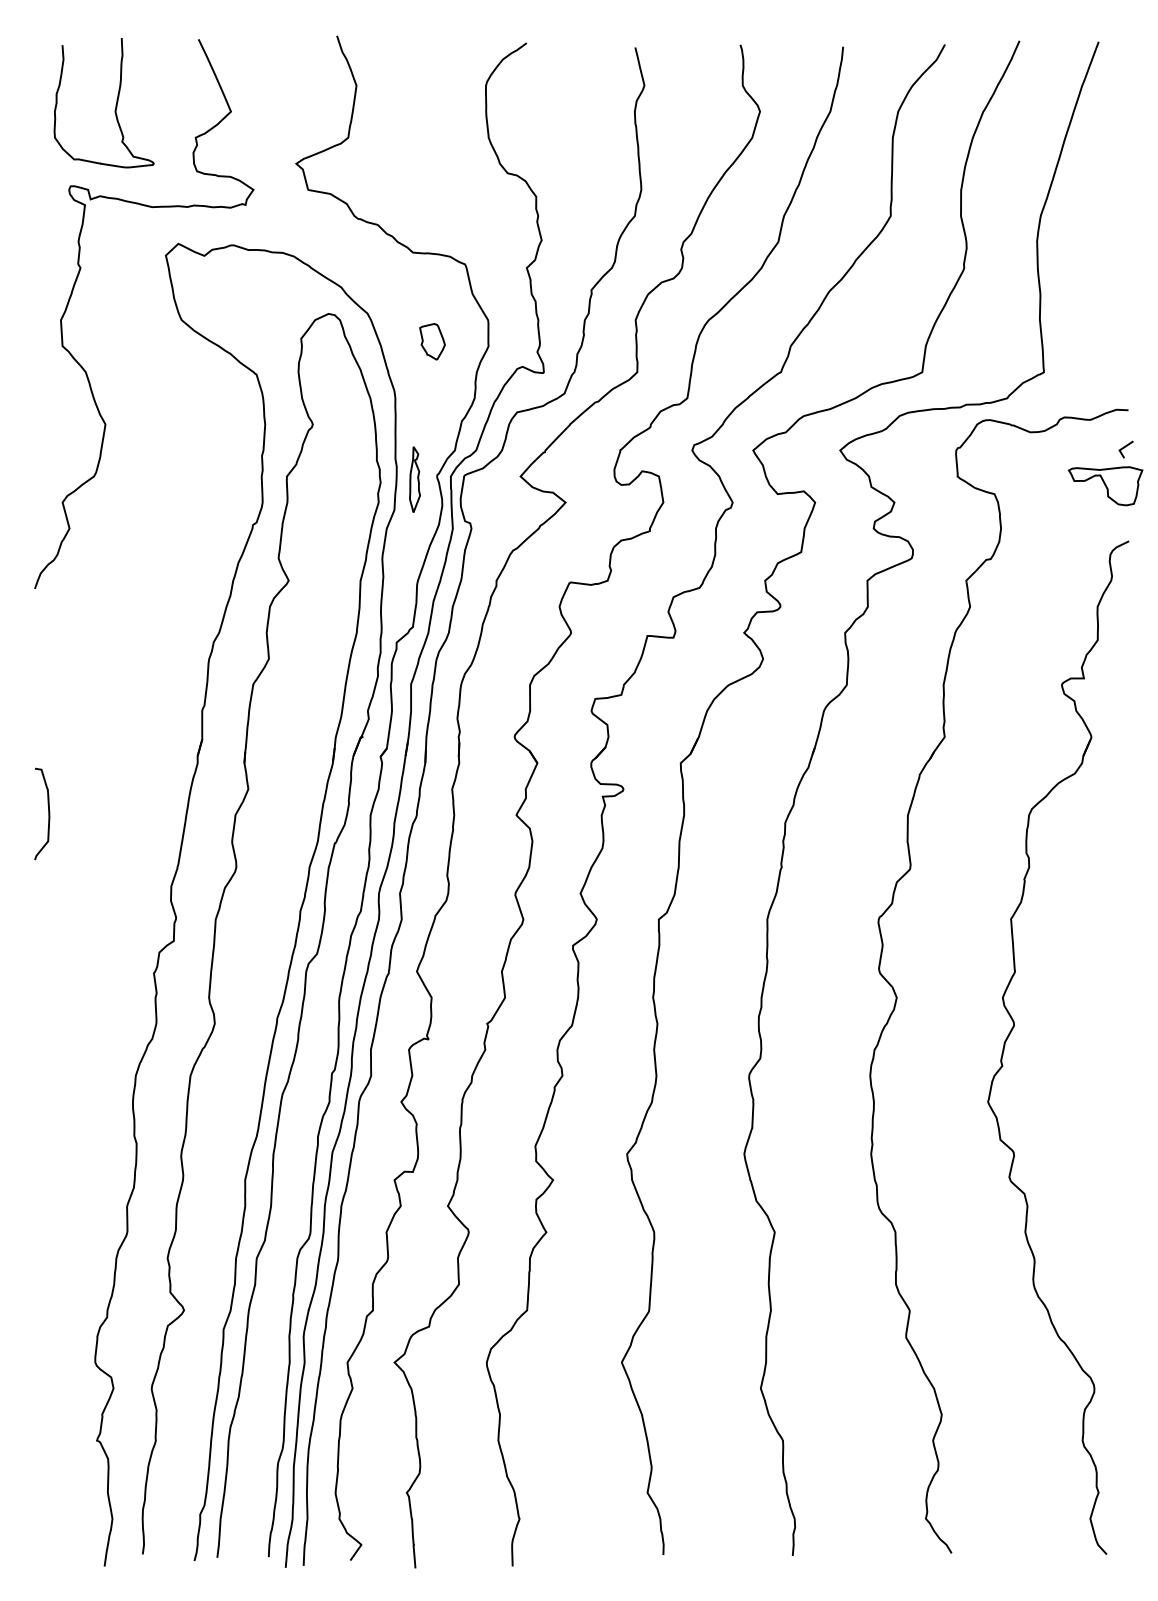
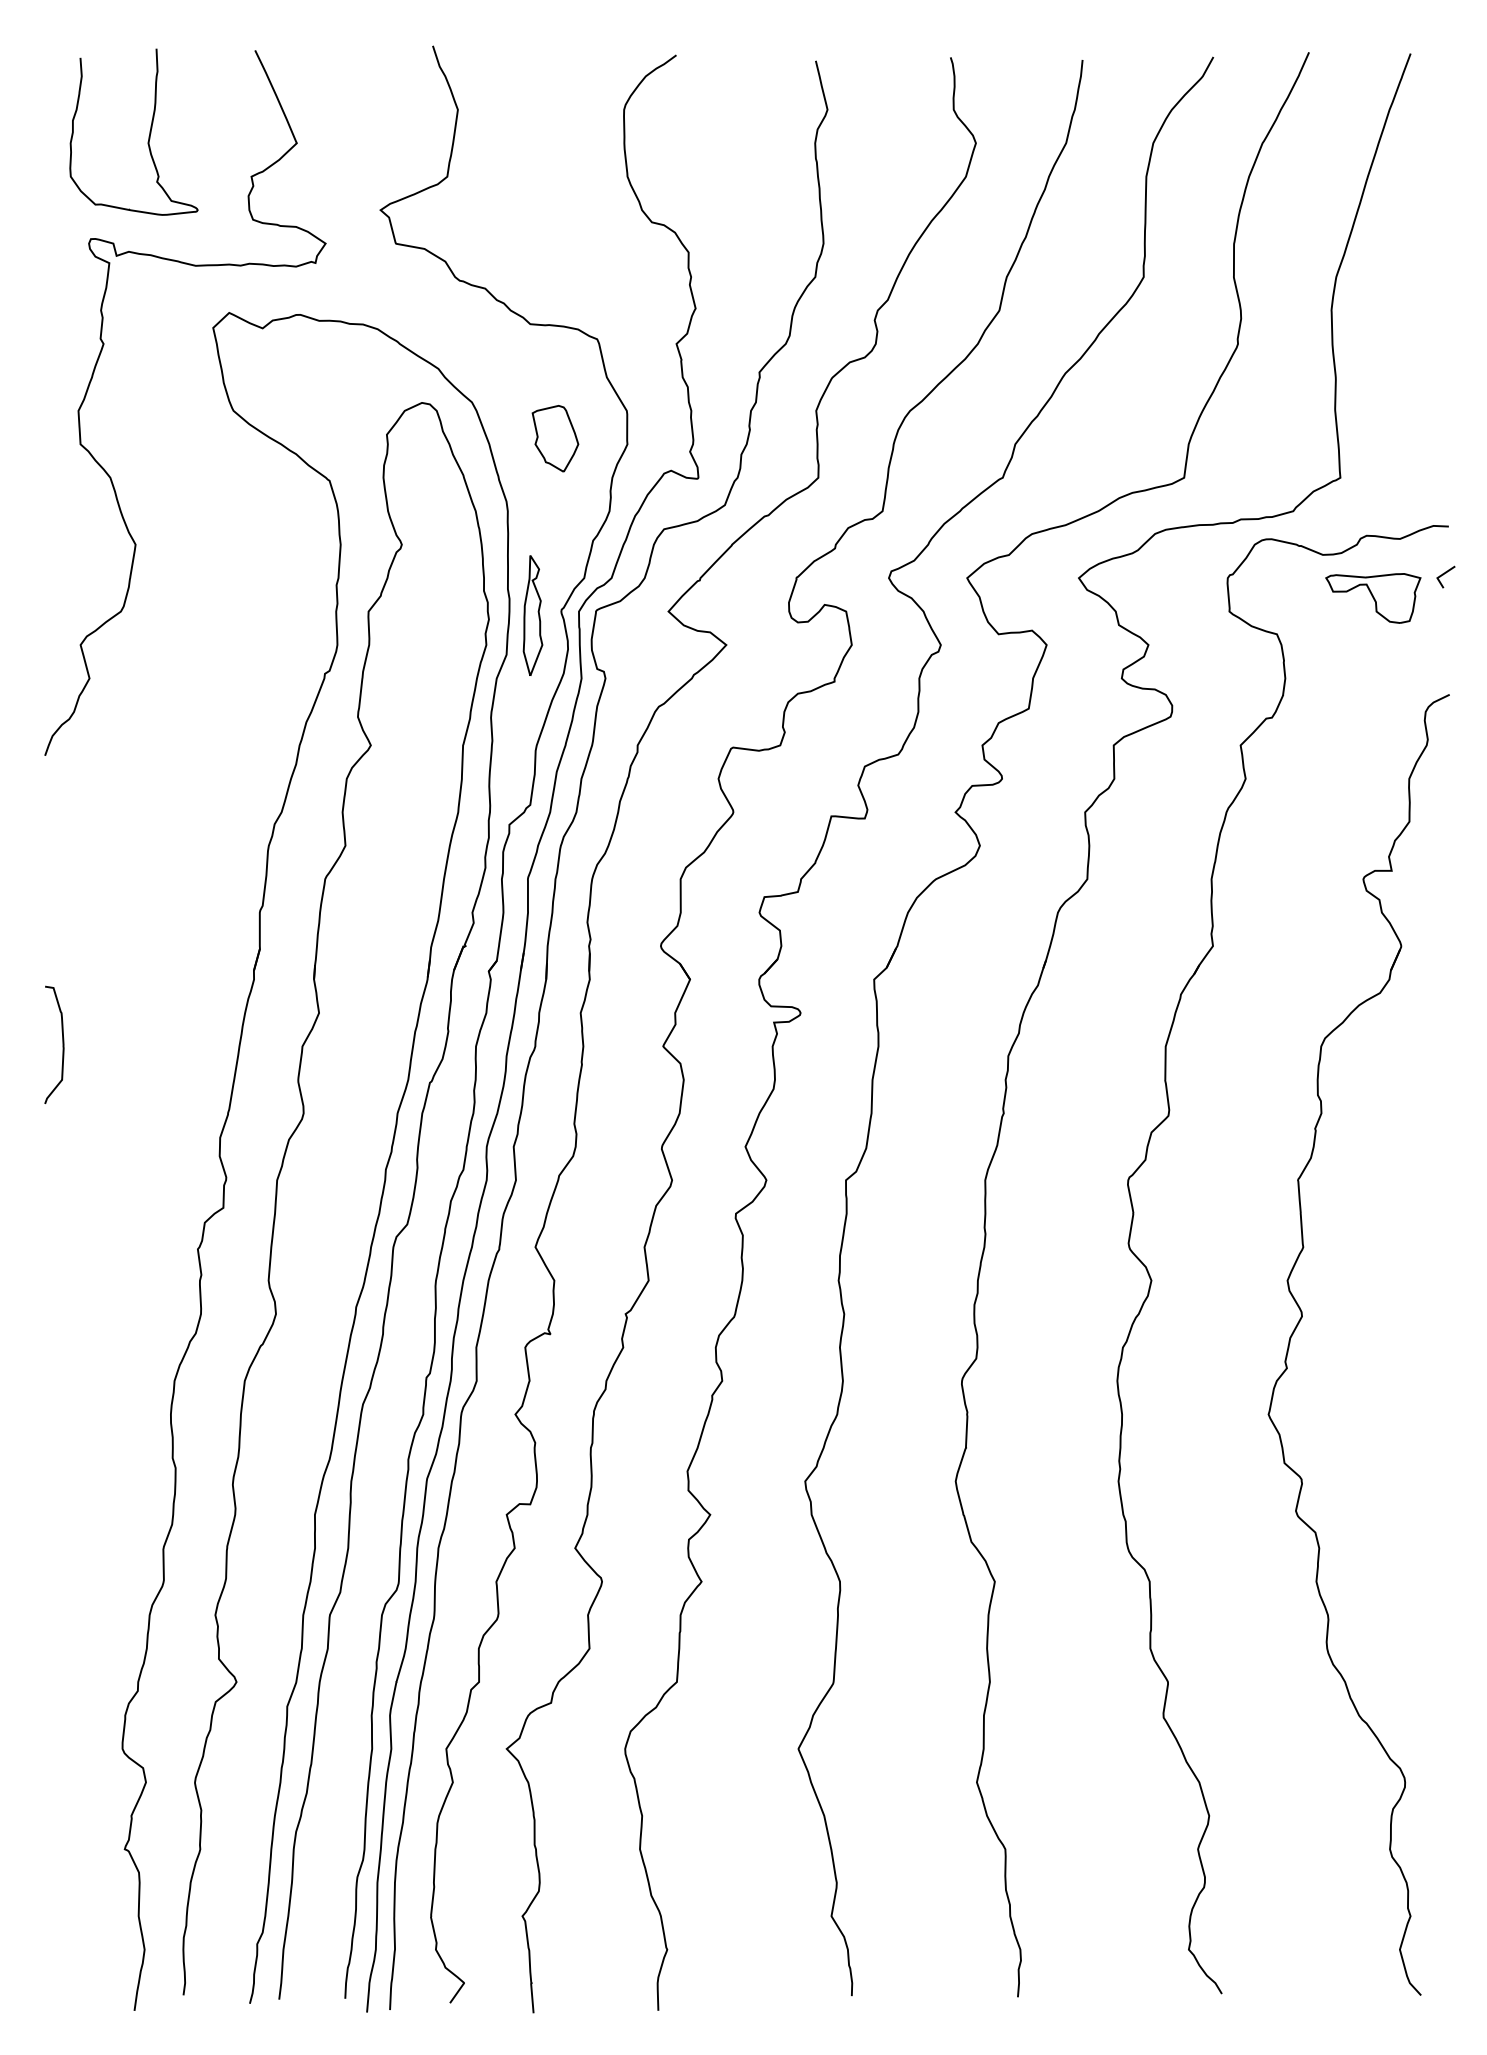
part: (432, 341) -> (555, 438), size x1.43
part: (414, 479) -> (532, 615), size x1.43
part: (1105, 486) -> (1373, 598), moved

